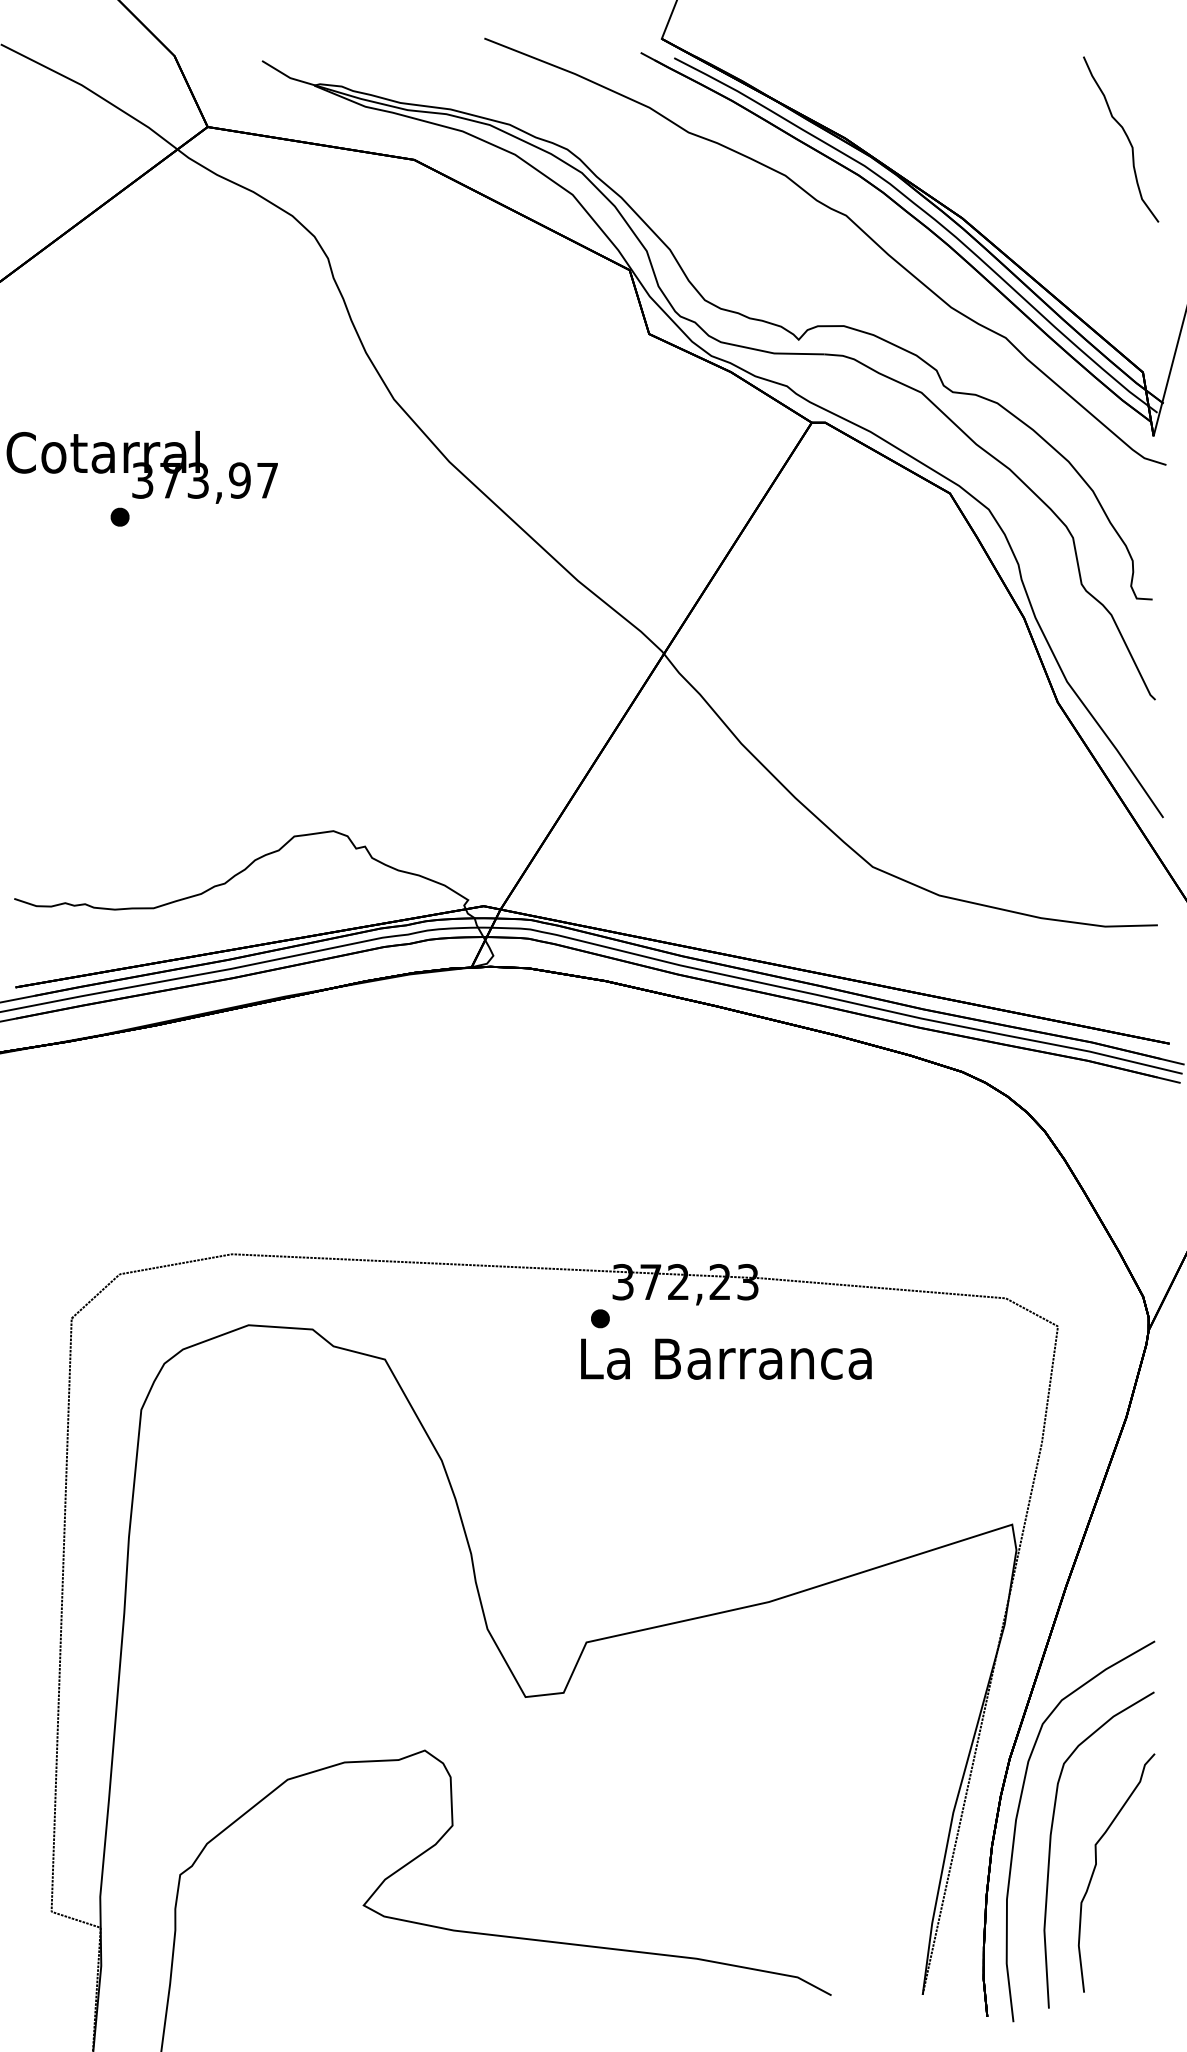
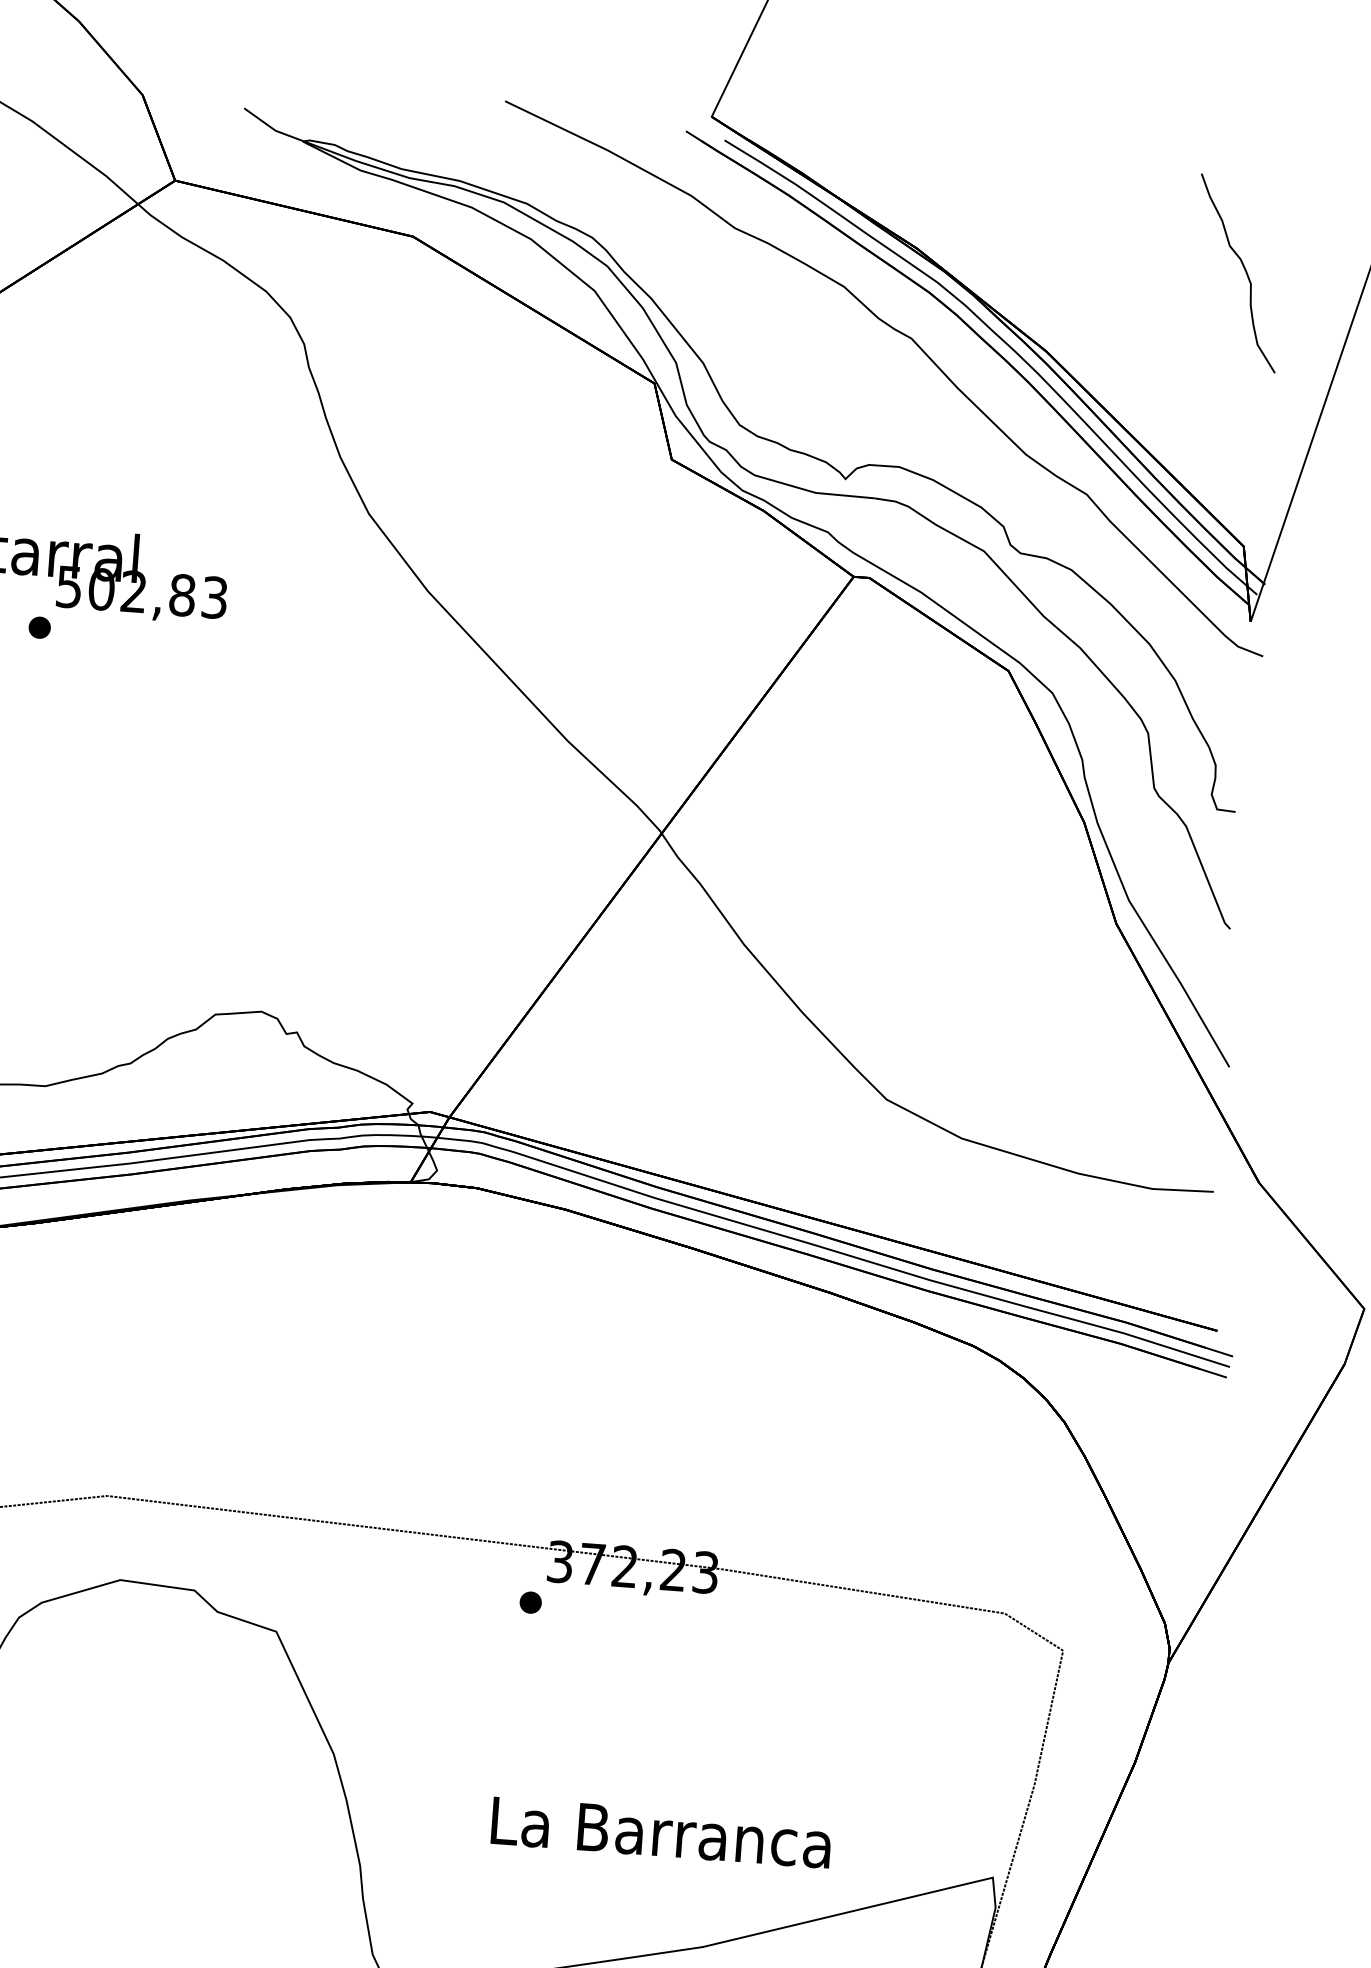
text: (205, 480) -> (142, 592), 373,97 -> 502,83
text: (726, 1358) -> (661, 1832), moved

